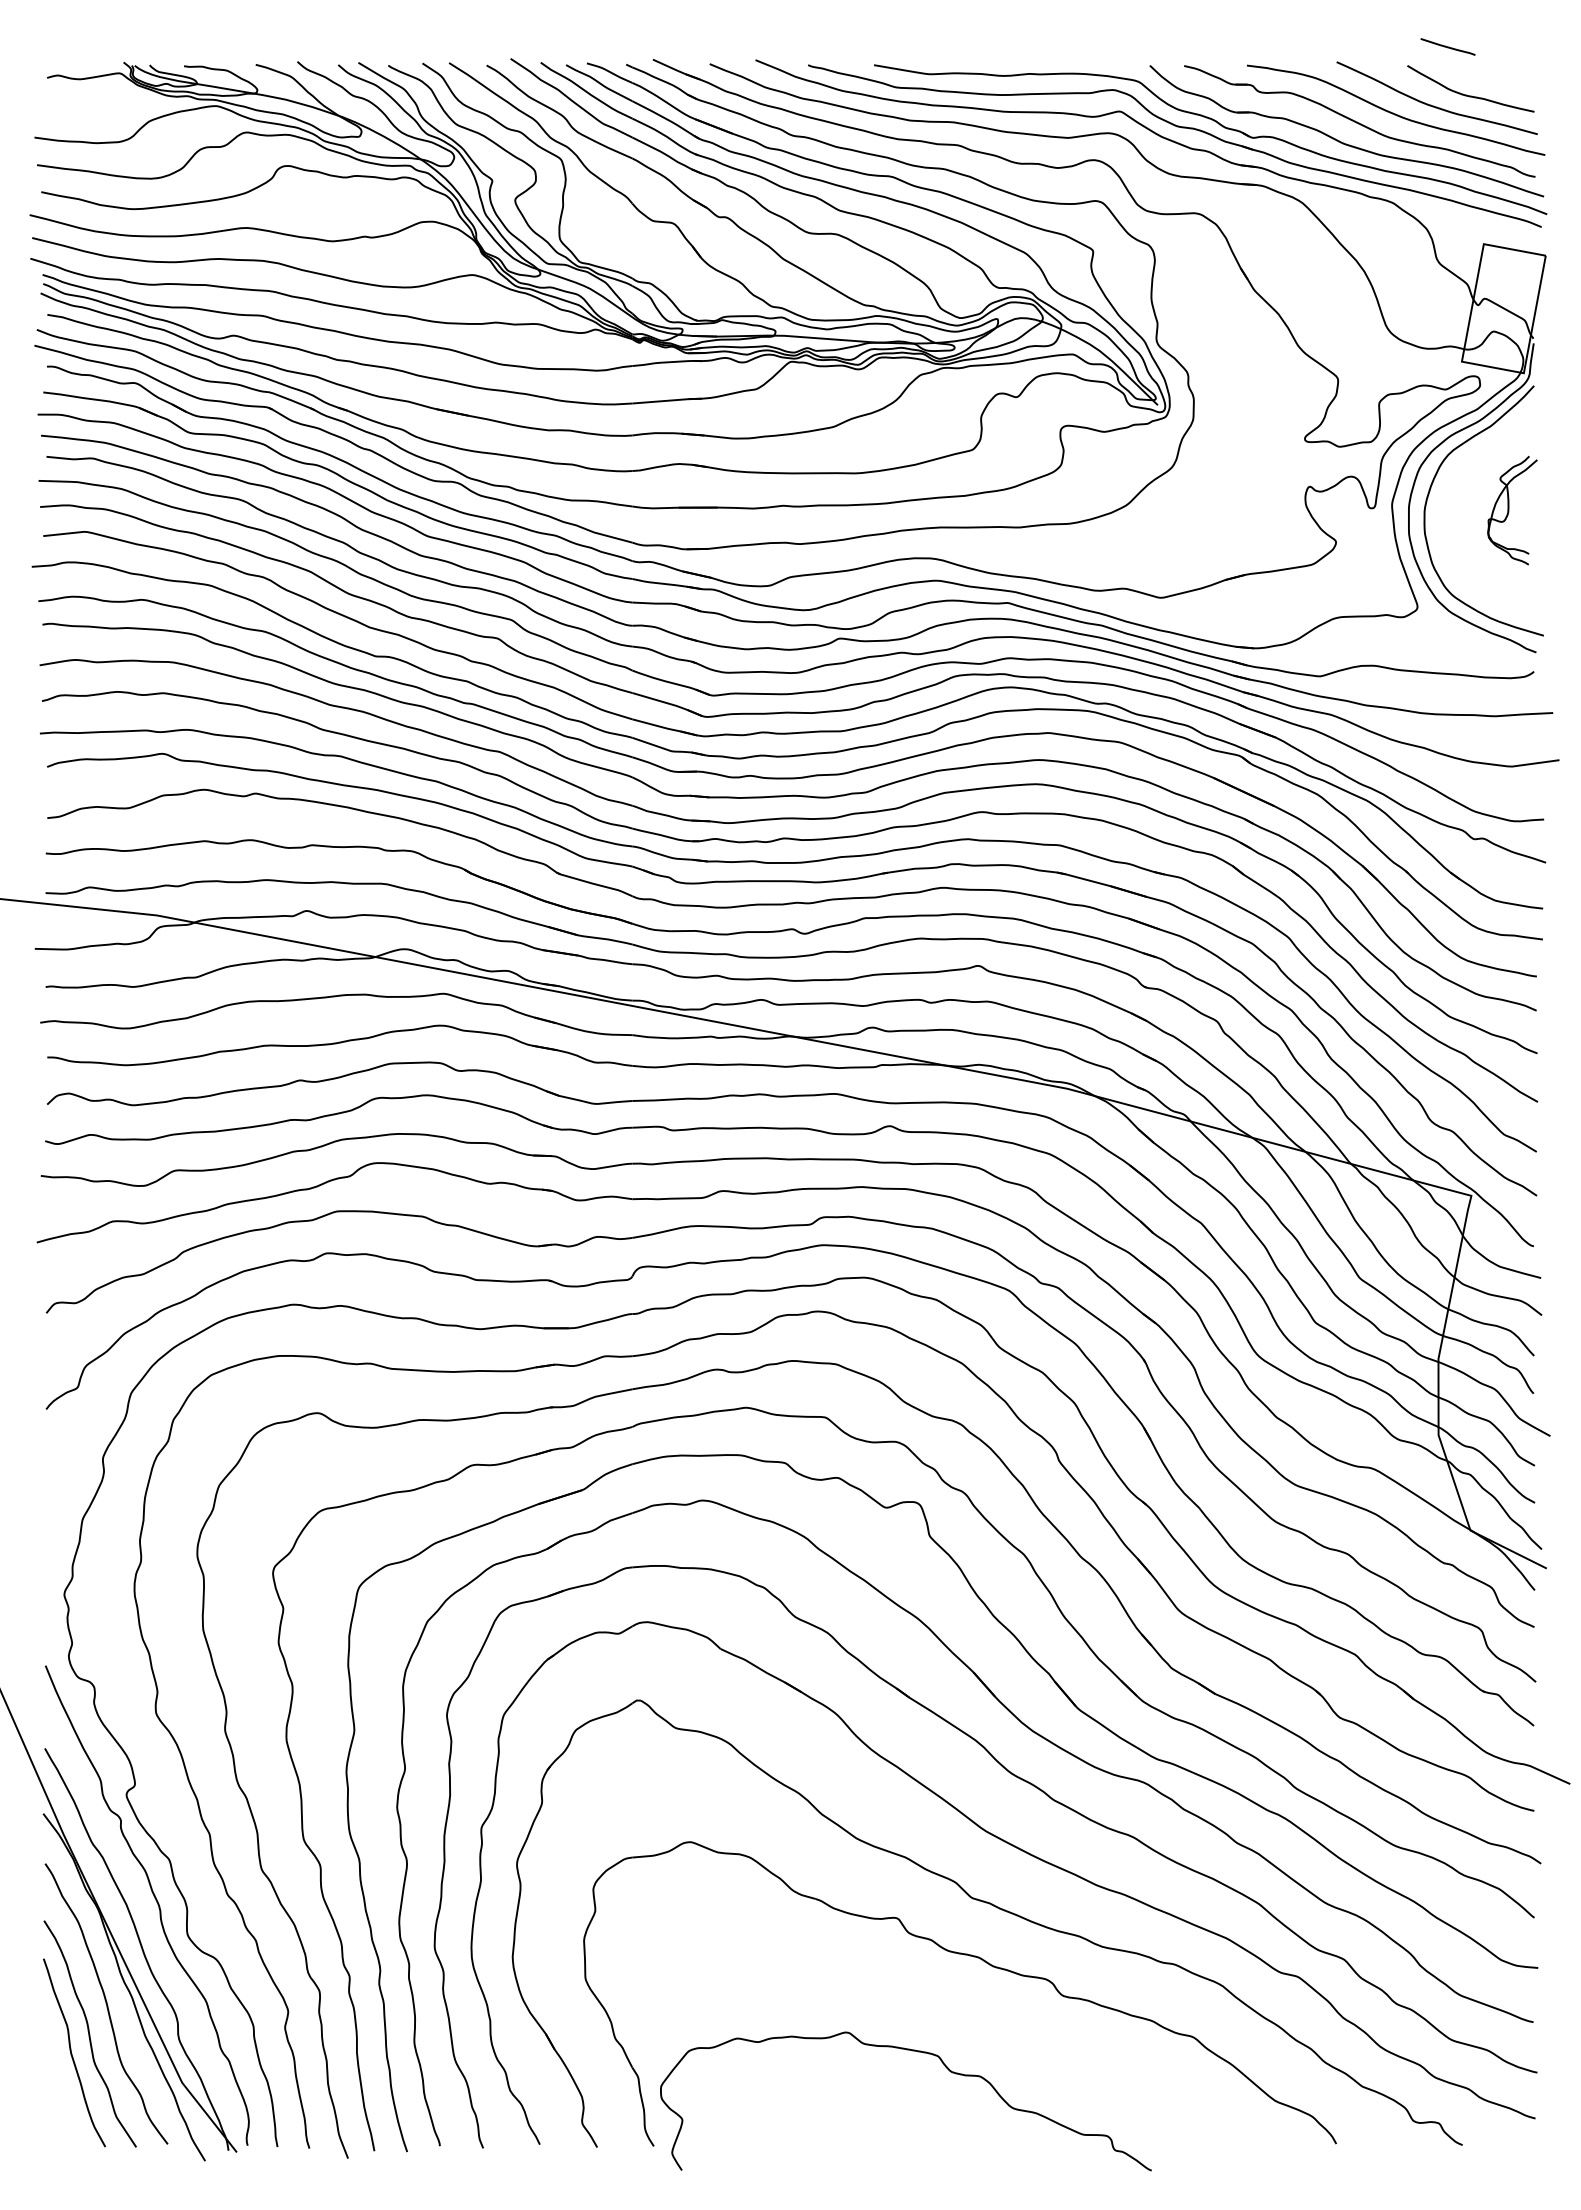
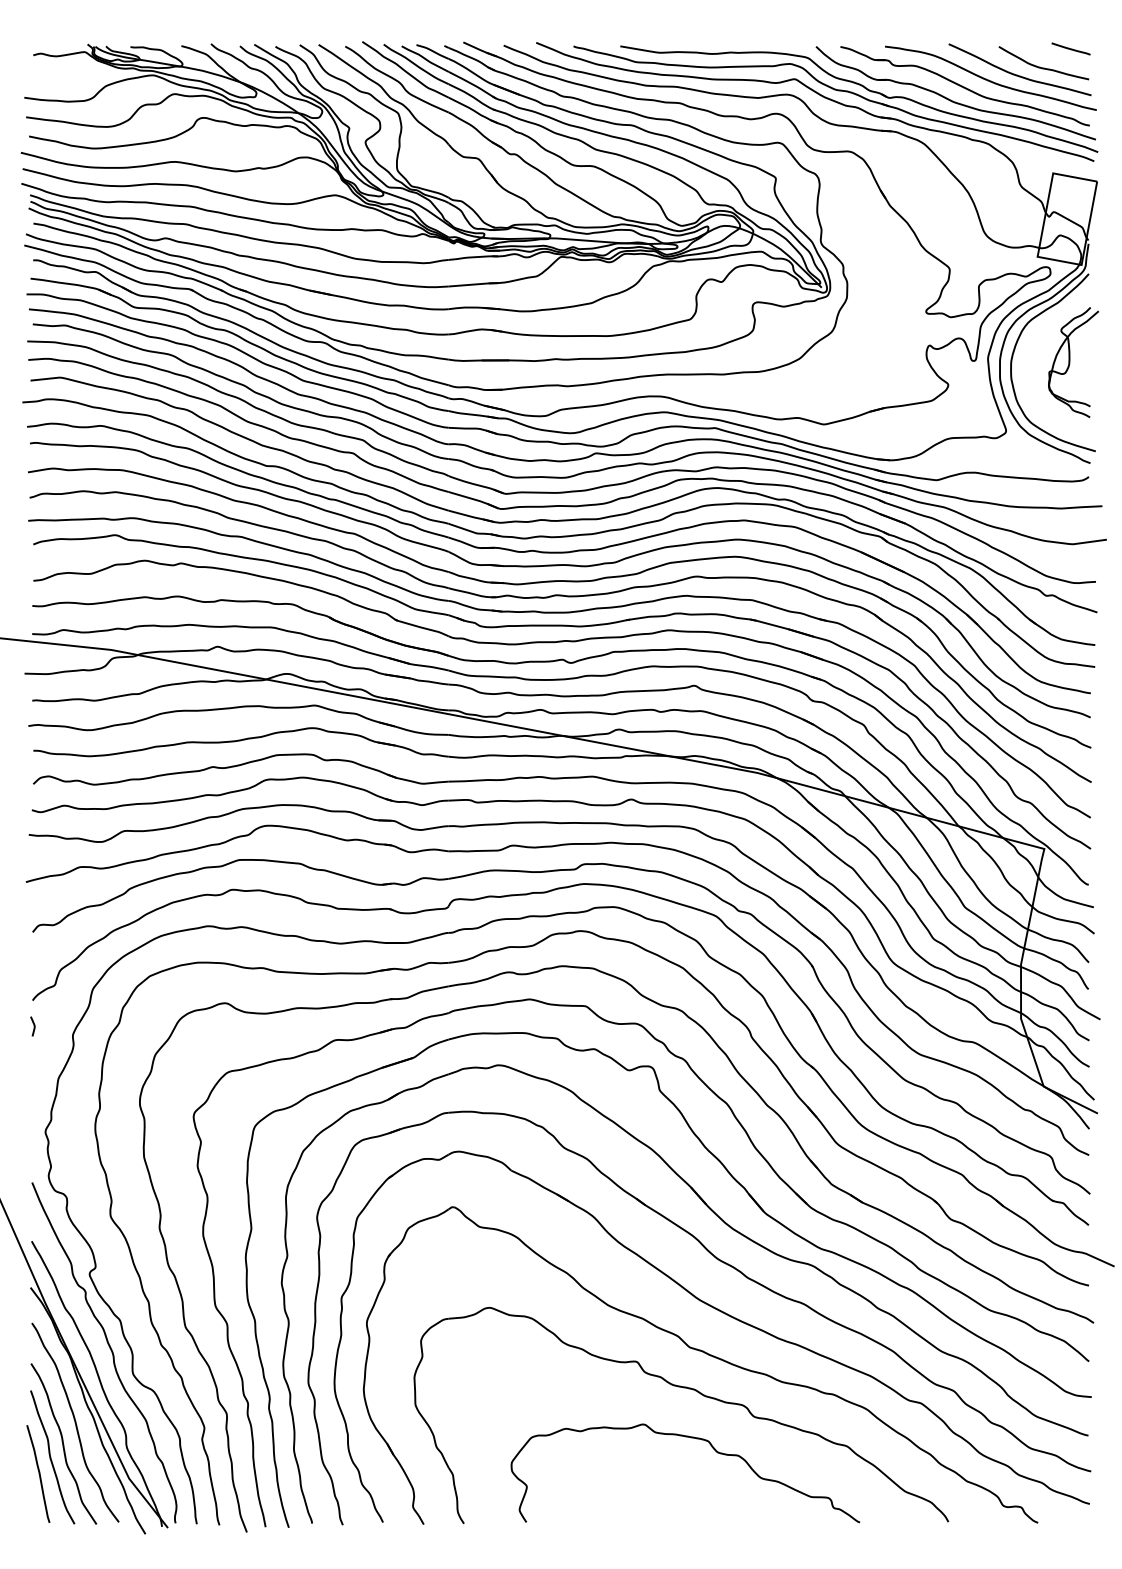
line: (1447, 46) -> (1070, 48), moved
part: (1512, 510) -> (1073, 362), size x1.43
curve: (48, 1445) -> (34, 1026), added
curve: (912, 2051) -> (690, 1437), moved
curve: (55, 2076) -> (39, 1474), added

